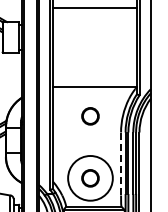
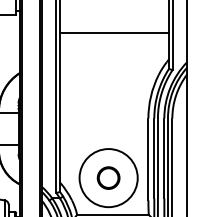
line: (94, 86) -> (113, 32), moved
circle: (90, 116) -> (108, 97), removed
line: (121, 164) -> (148, 160), dashed -> solid

